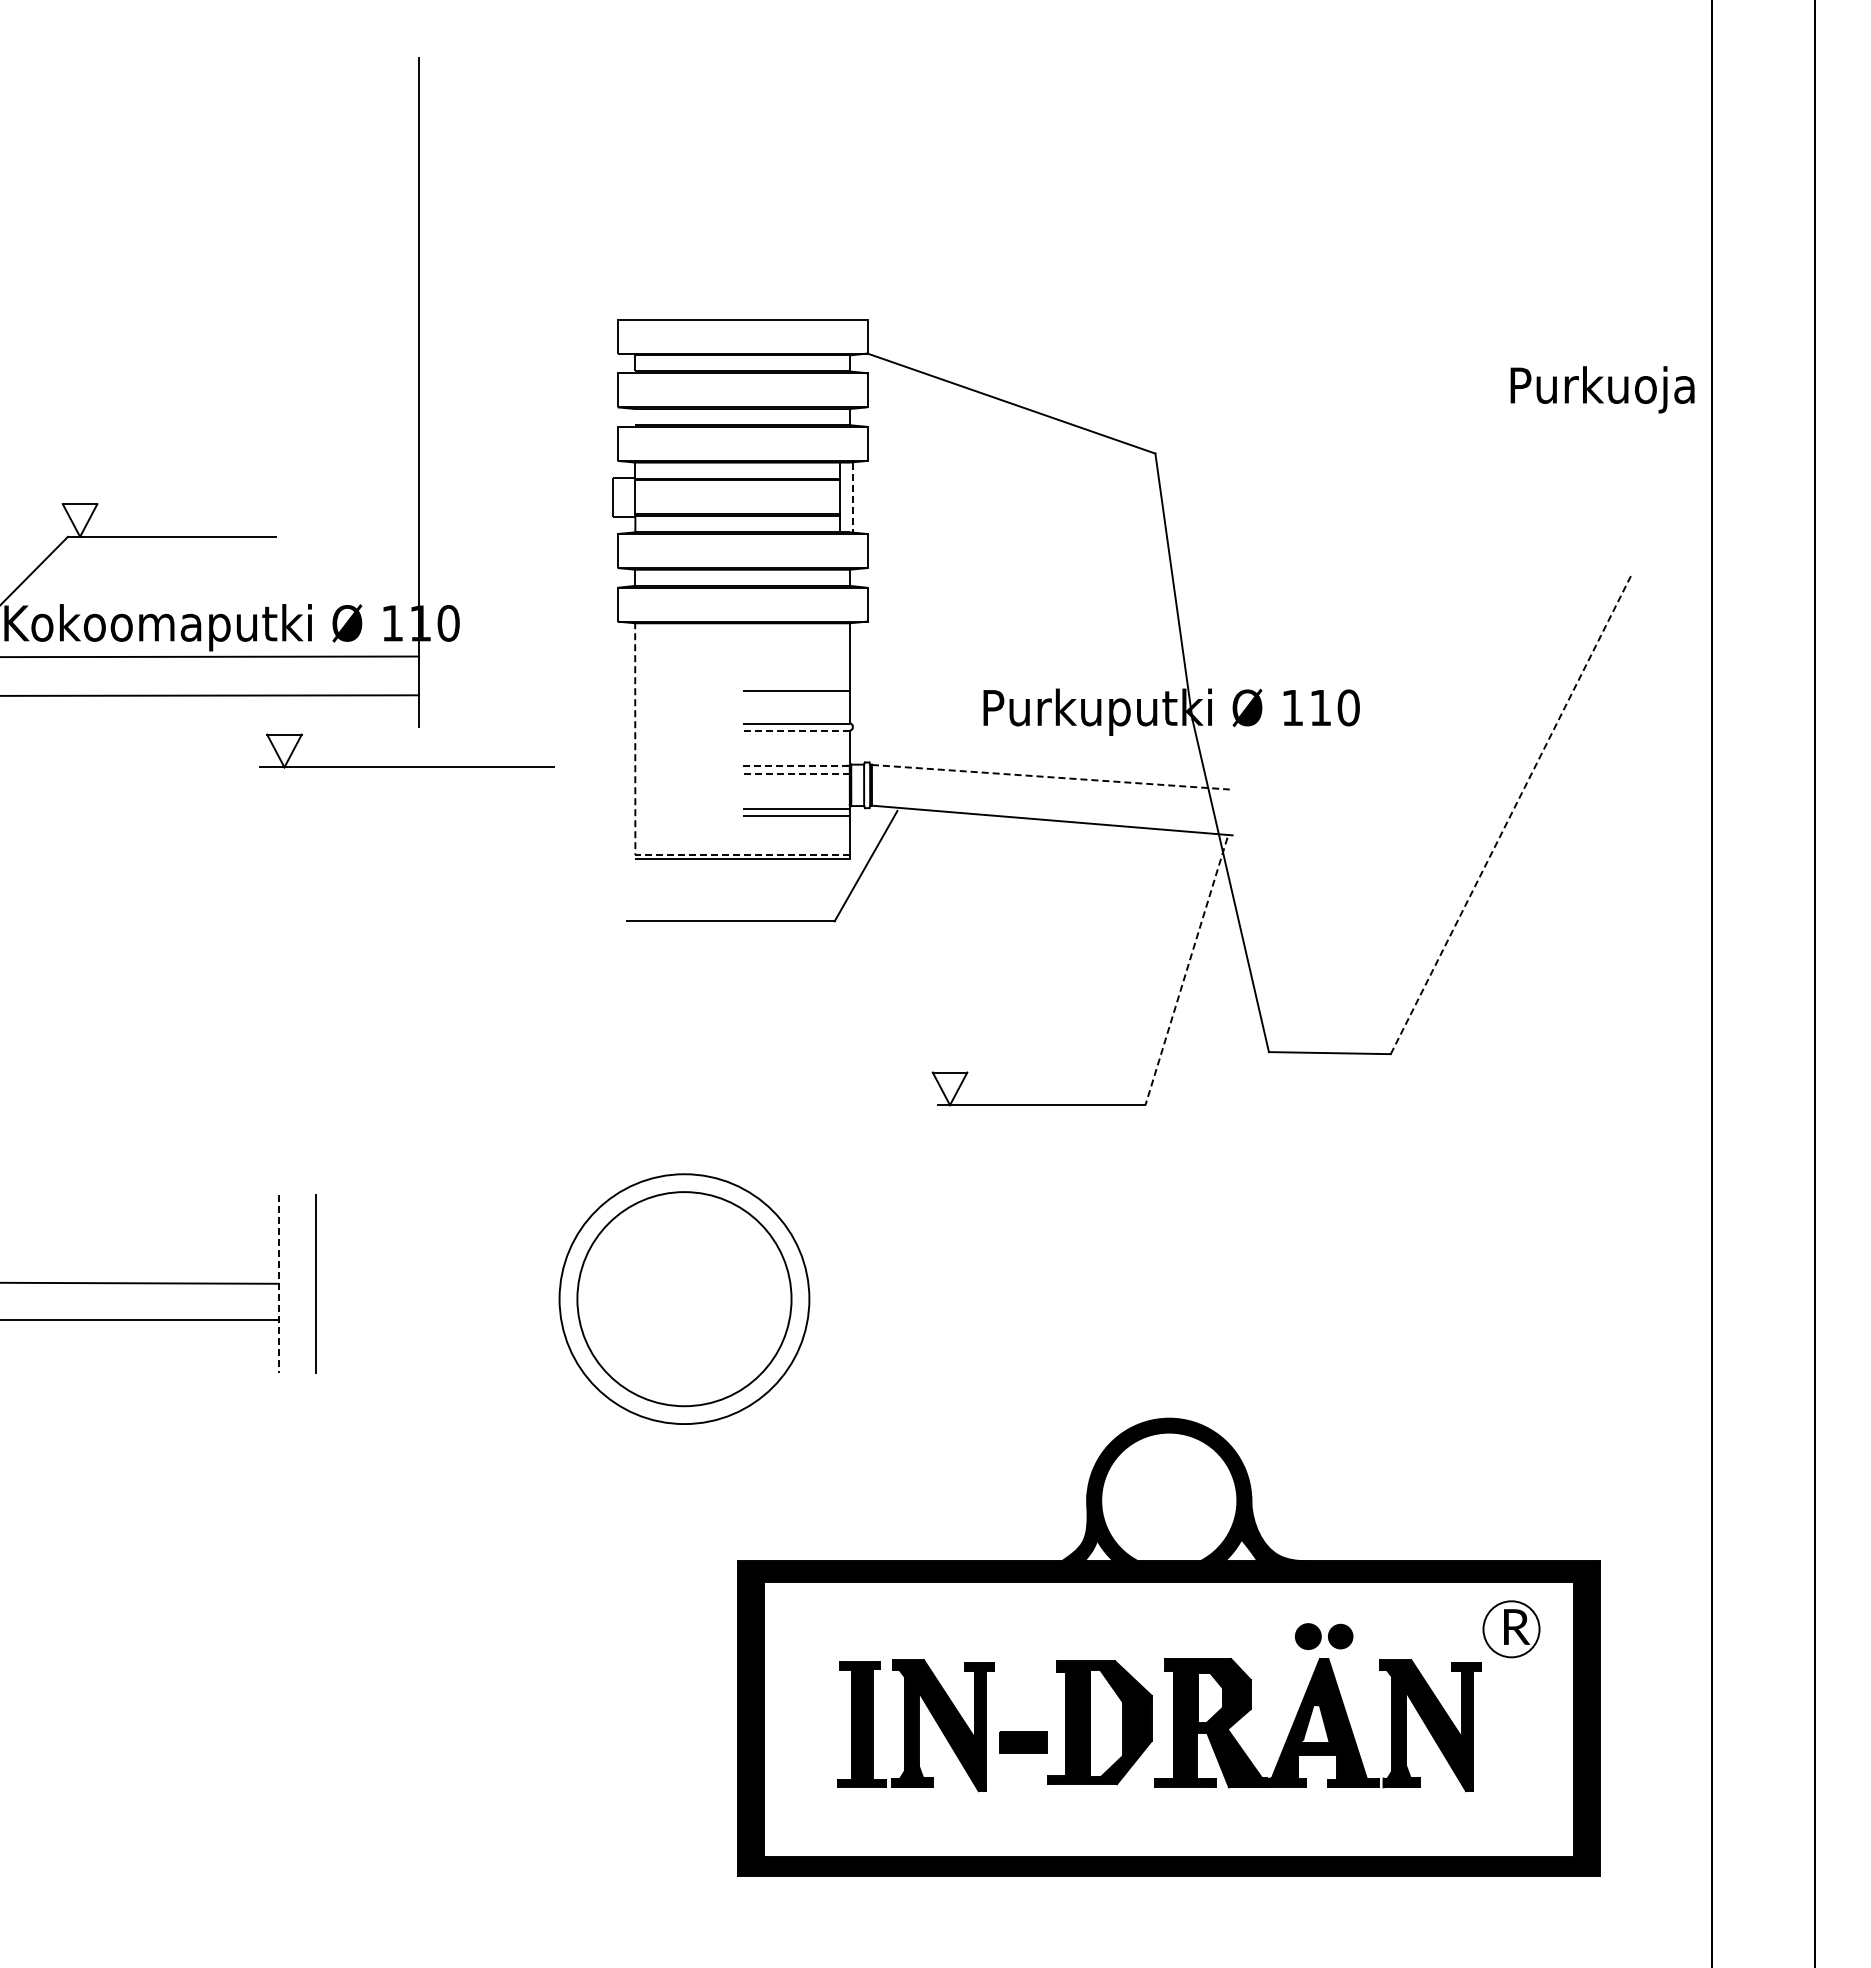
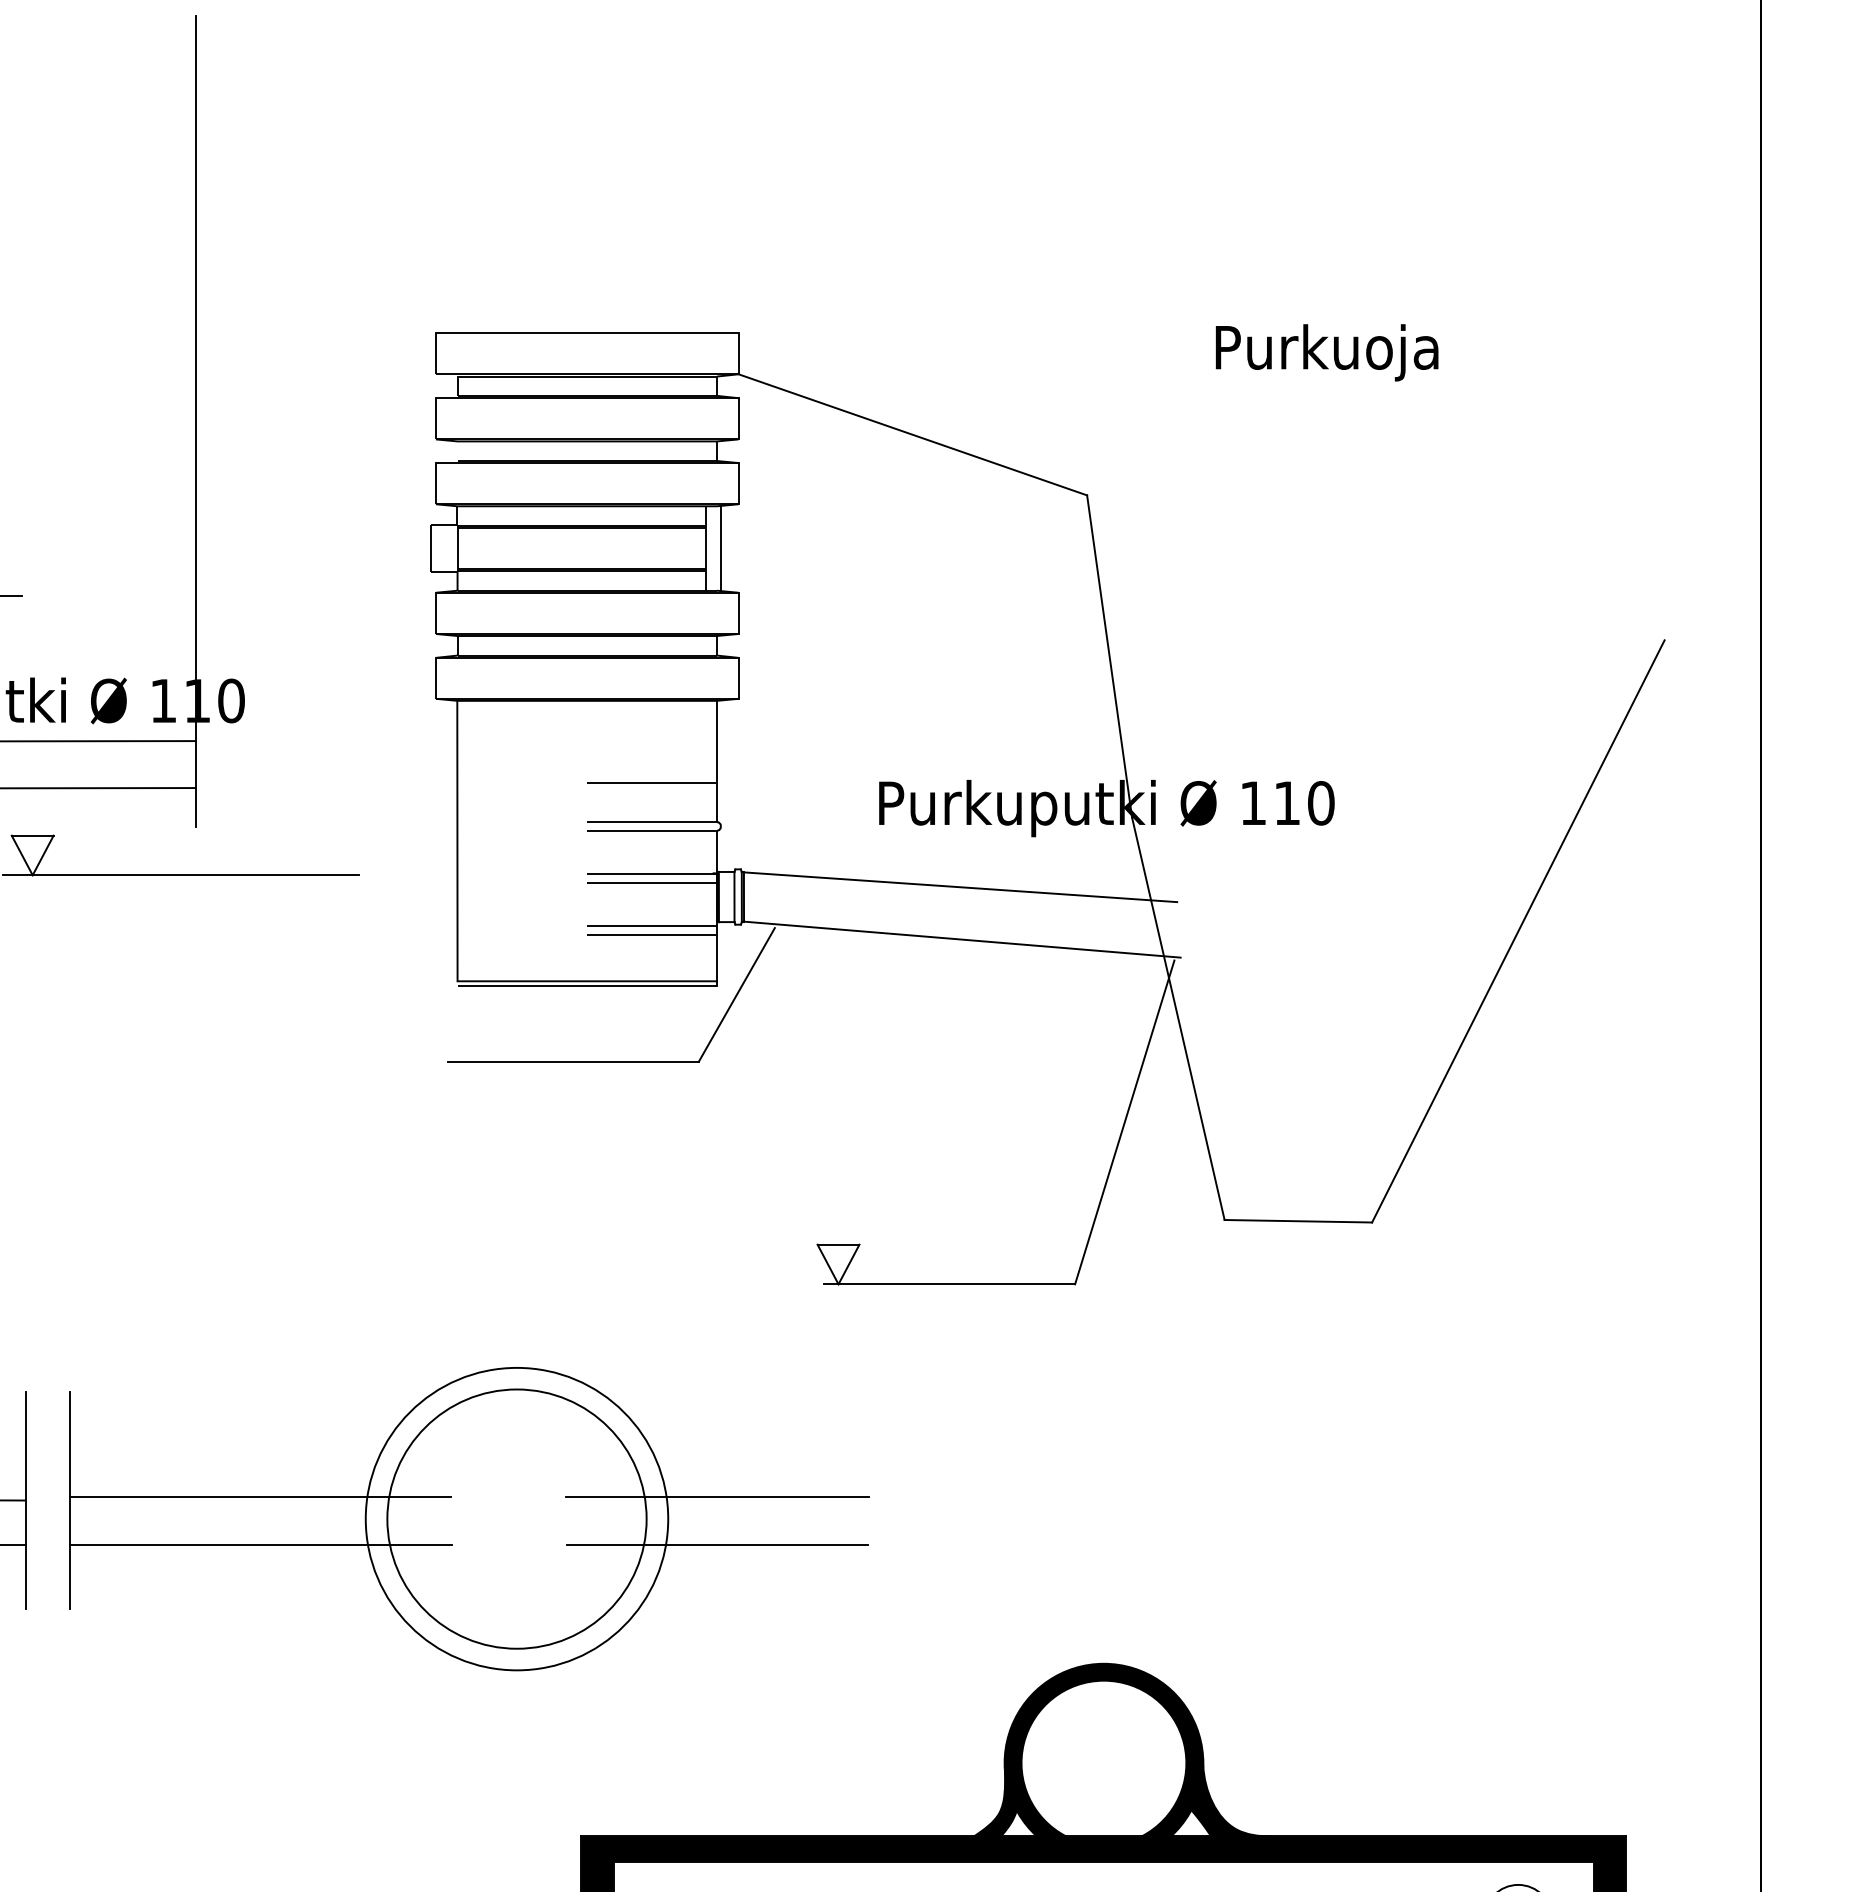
text: (1602, 389) -> (1326, 352), moved
line: (853, 497) -> (721, 548), dashed -> solid
line: (796, 730) -> (652, 830), dashed -> solid
line: (796, 766) -> (652, 874), dashed -> solid
line: (796, 773) -> (652, 882), dashed -> solid
line: (1051, 777) -> (961, 887), dashed -> solid
line: (1511, 813) -> (1518, 931), dashed -> solid
line: (635, 846) -> (457, 971), dashed -> solid
line: (1186, 971) -> (1124, 1122), dashed -> solid
line: (472, 1280) -> (260, 1496), added
line: (850, 1280) -> (718, 1496), added
line: (278, 1284) -> (25, 1501), dashed -> solid
line: (473, 1320) -> (261, 1544), added
line: (849, 1320) -> (716, 1544), added

